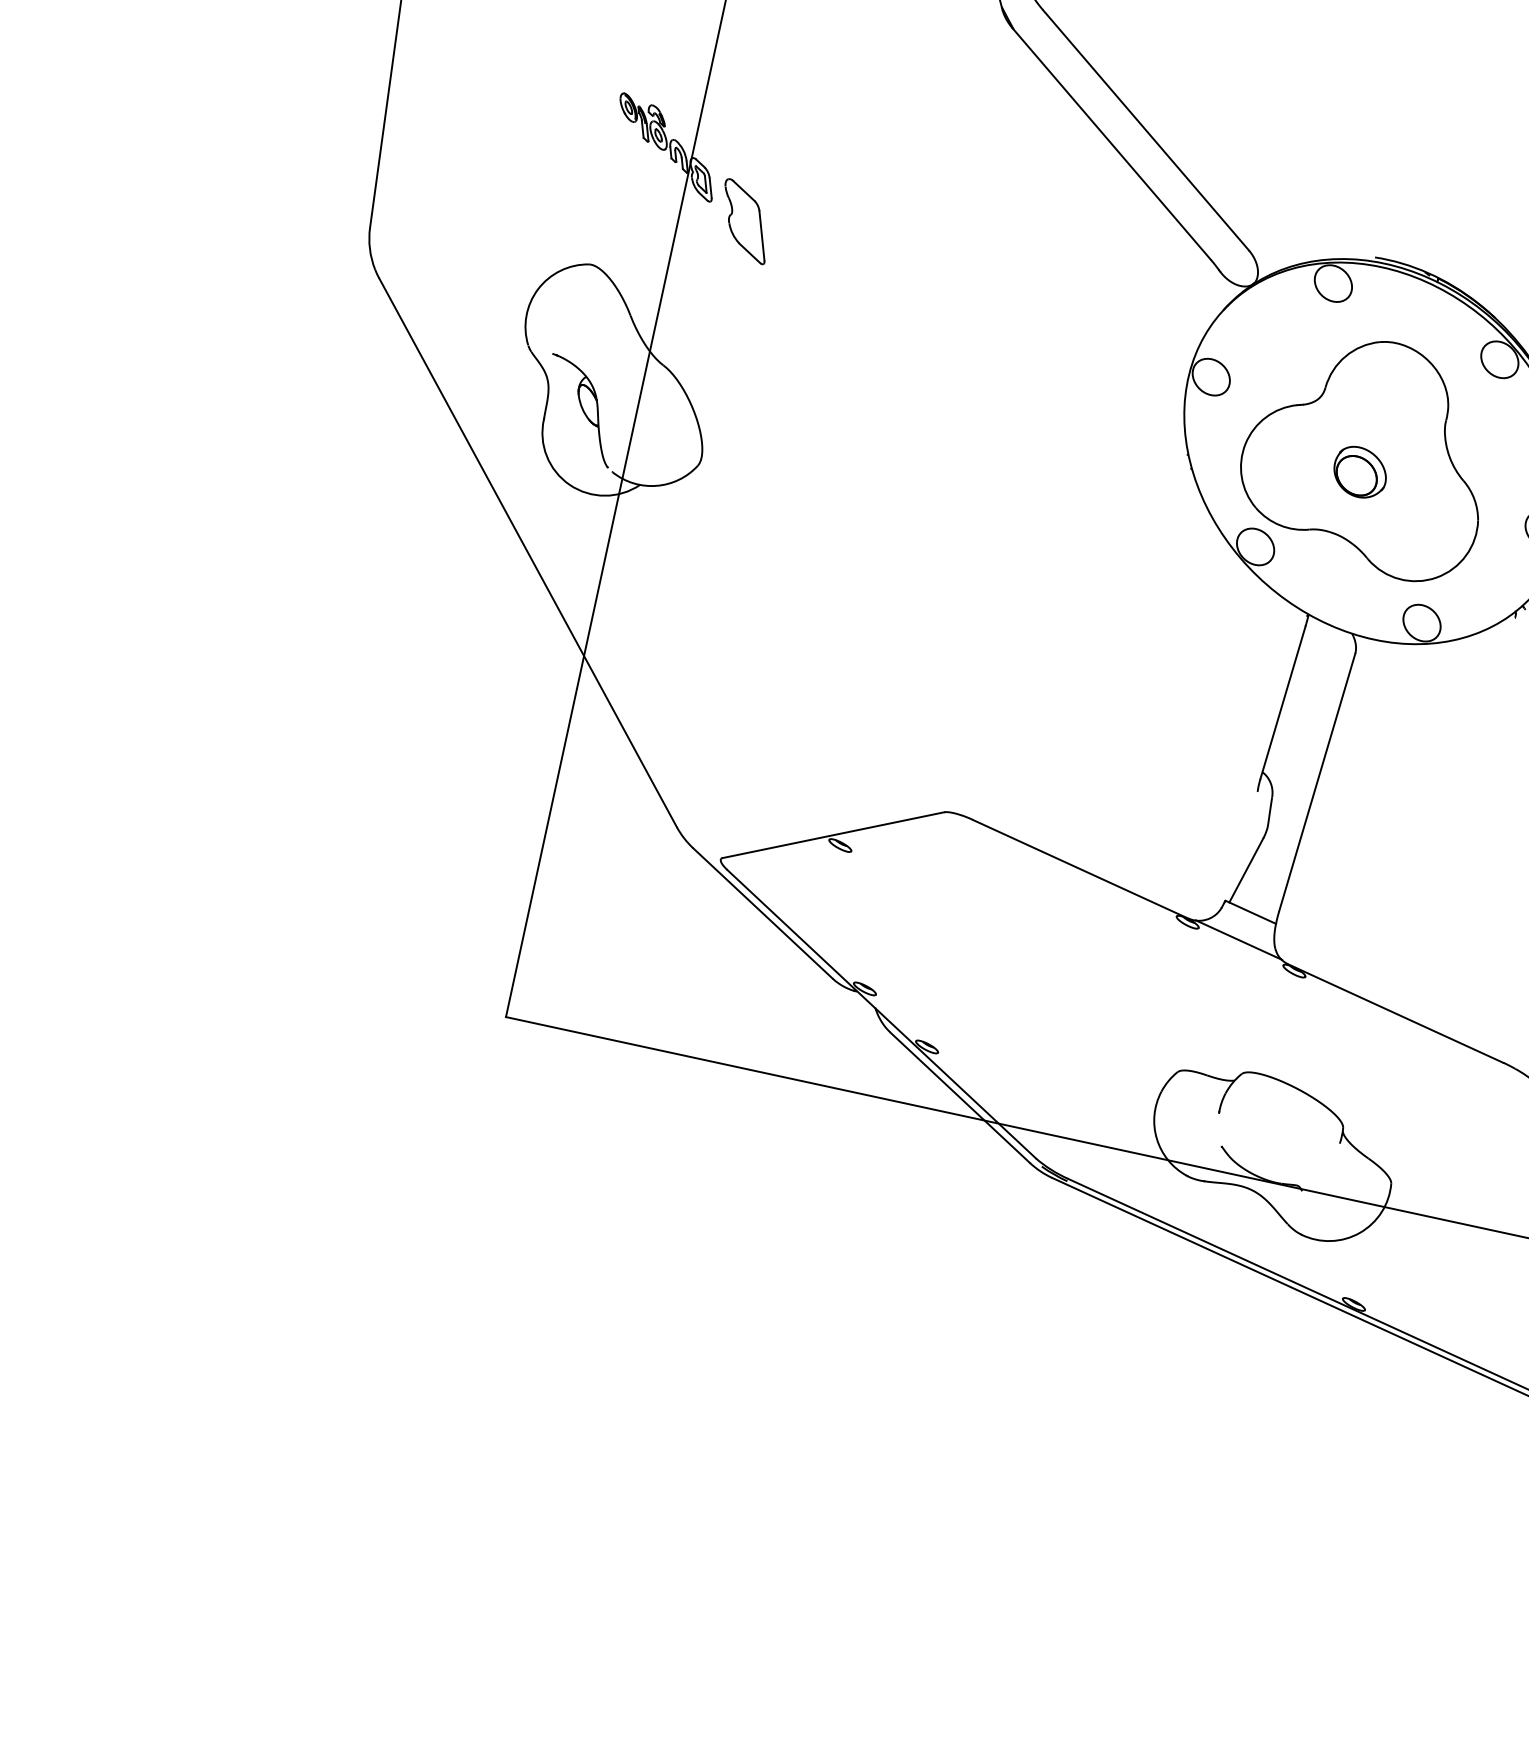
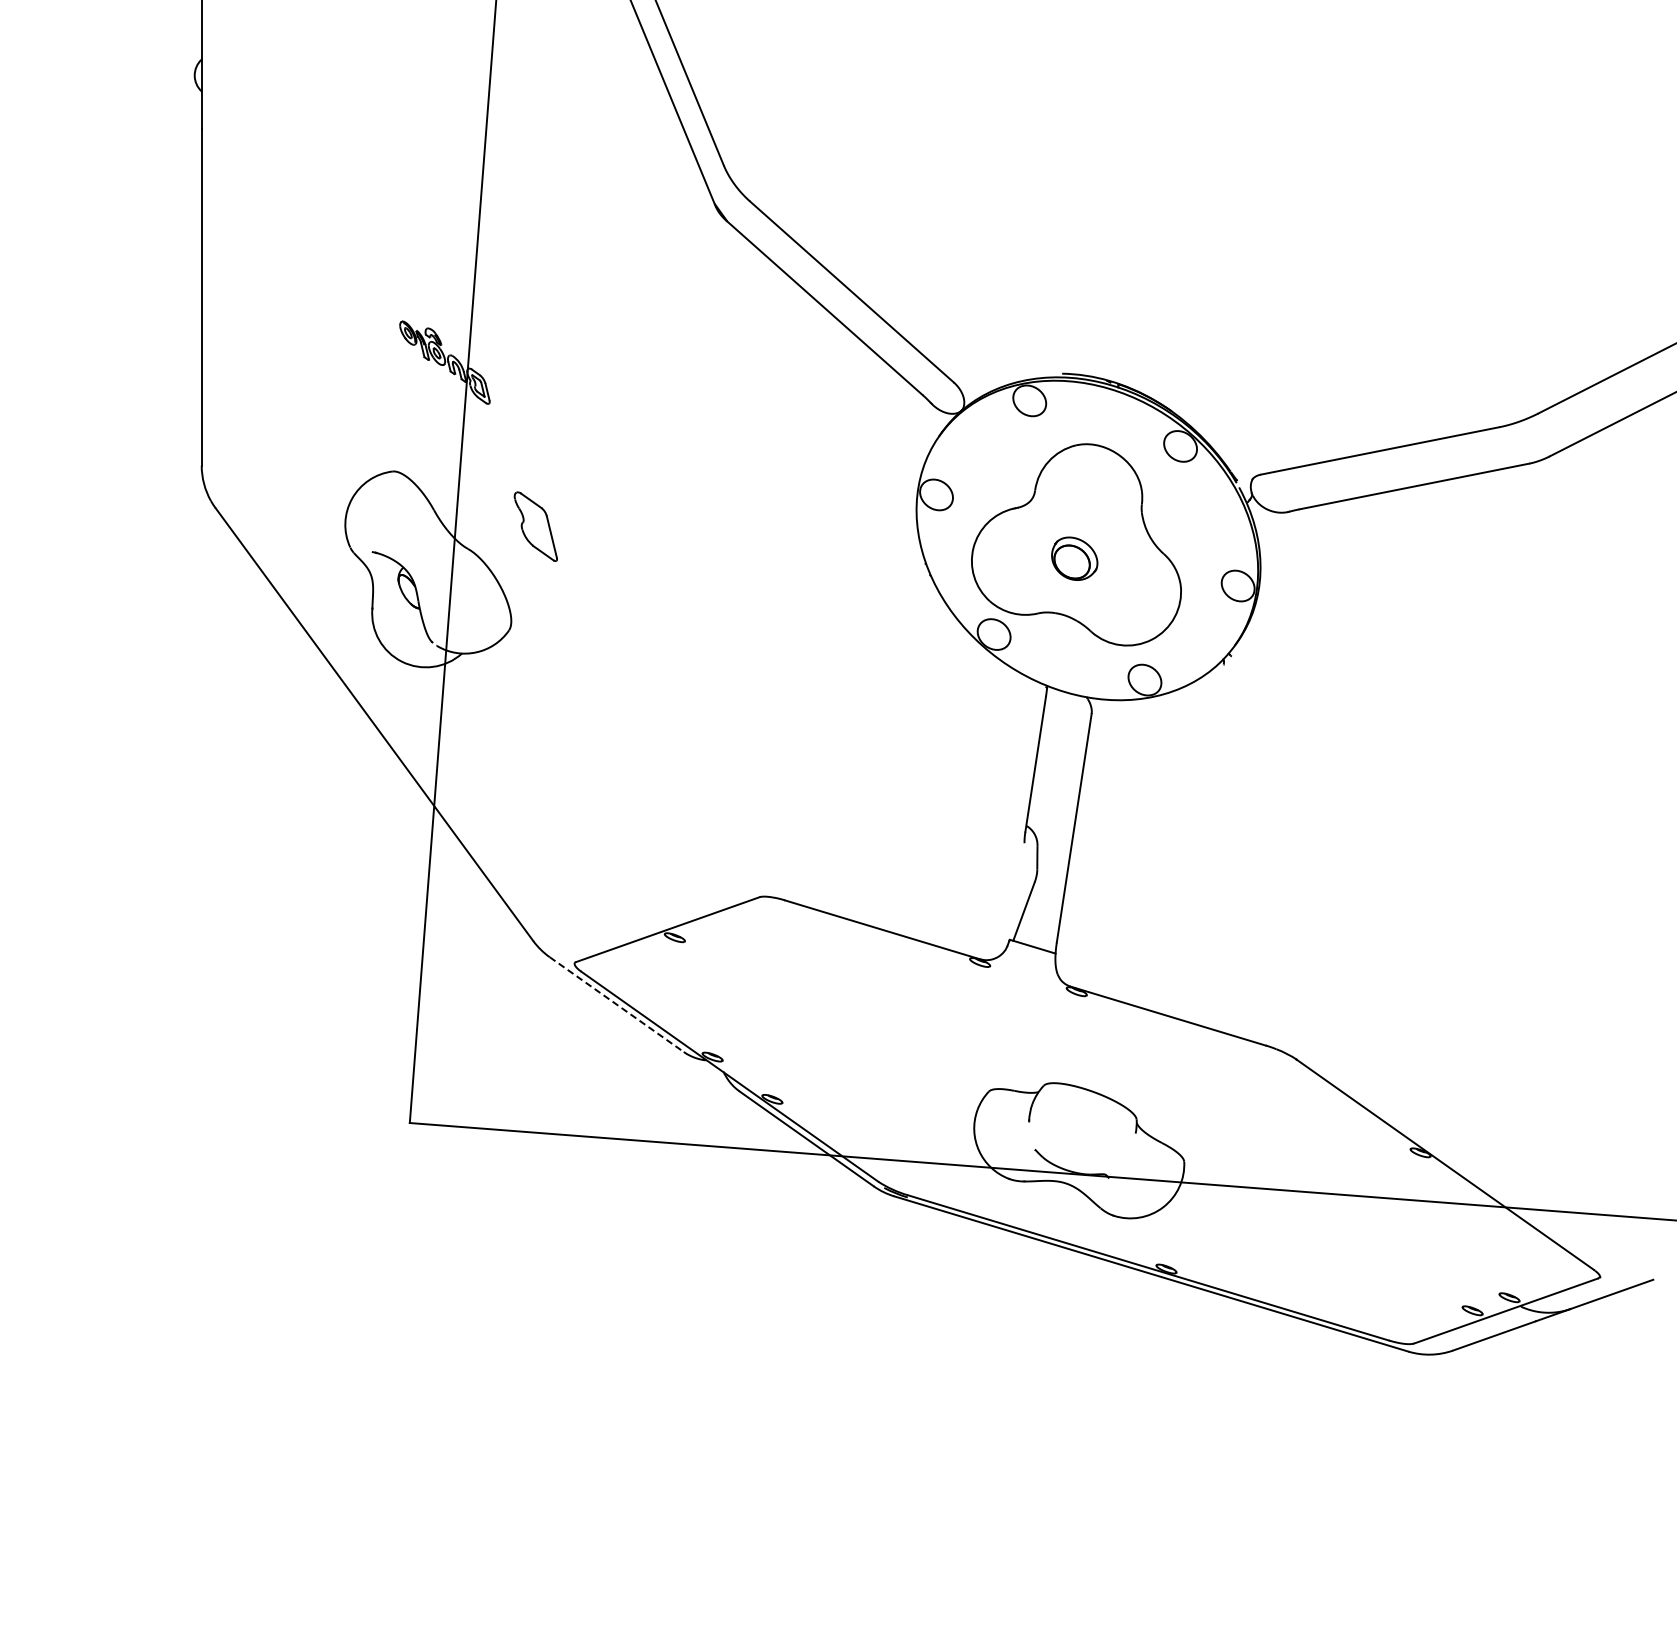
part: (744, 221) -> (535, 526), moved
line: (763, 913) -> (617, 1004), solid -> dashed
line: (1238, 939) -> (1025, 971), removed

